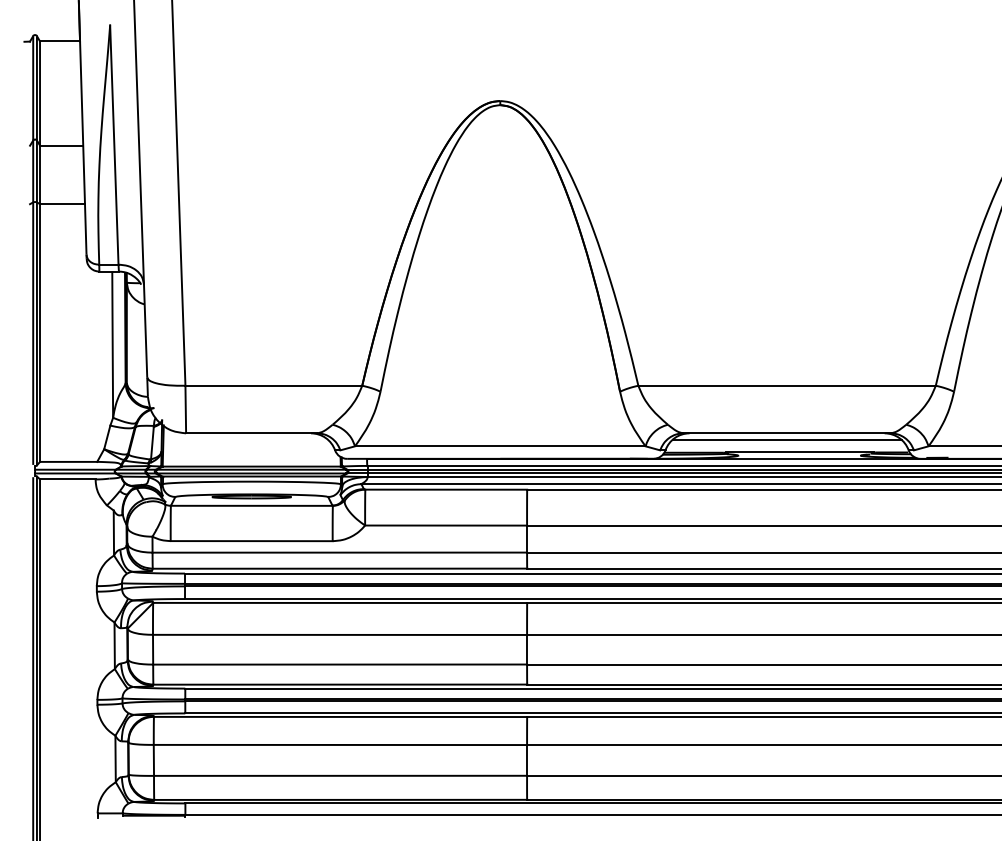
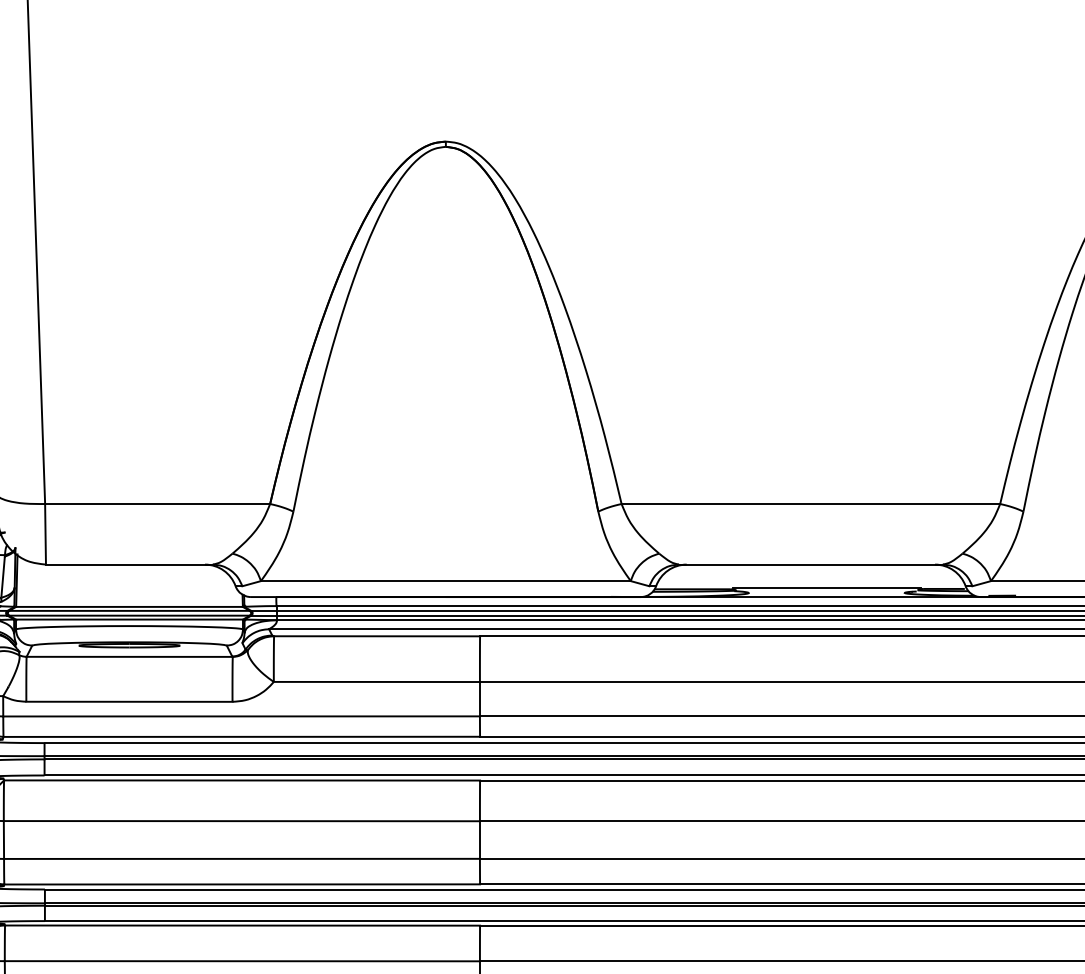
line: (786, 439) -> (810, 572), removed

